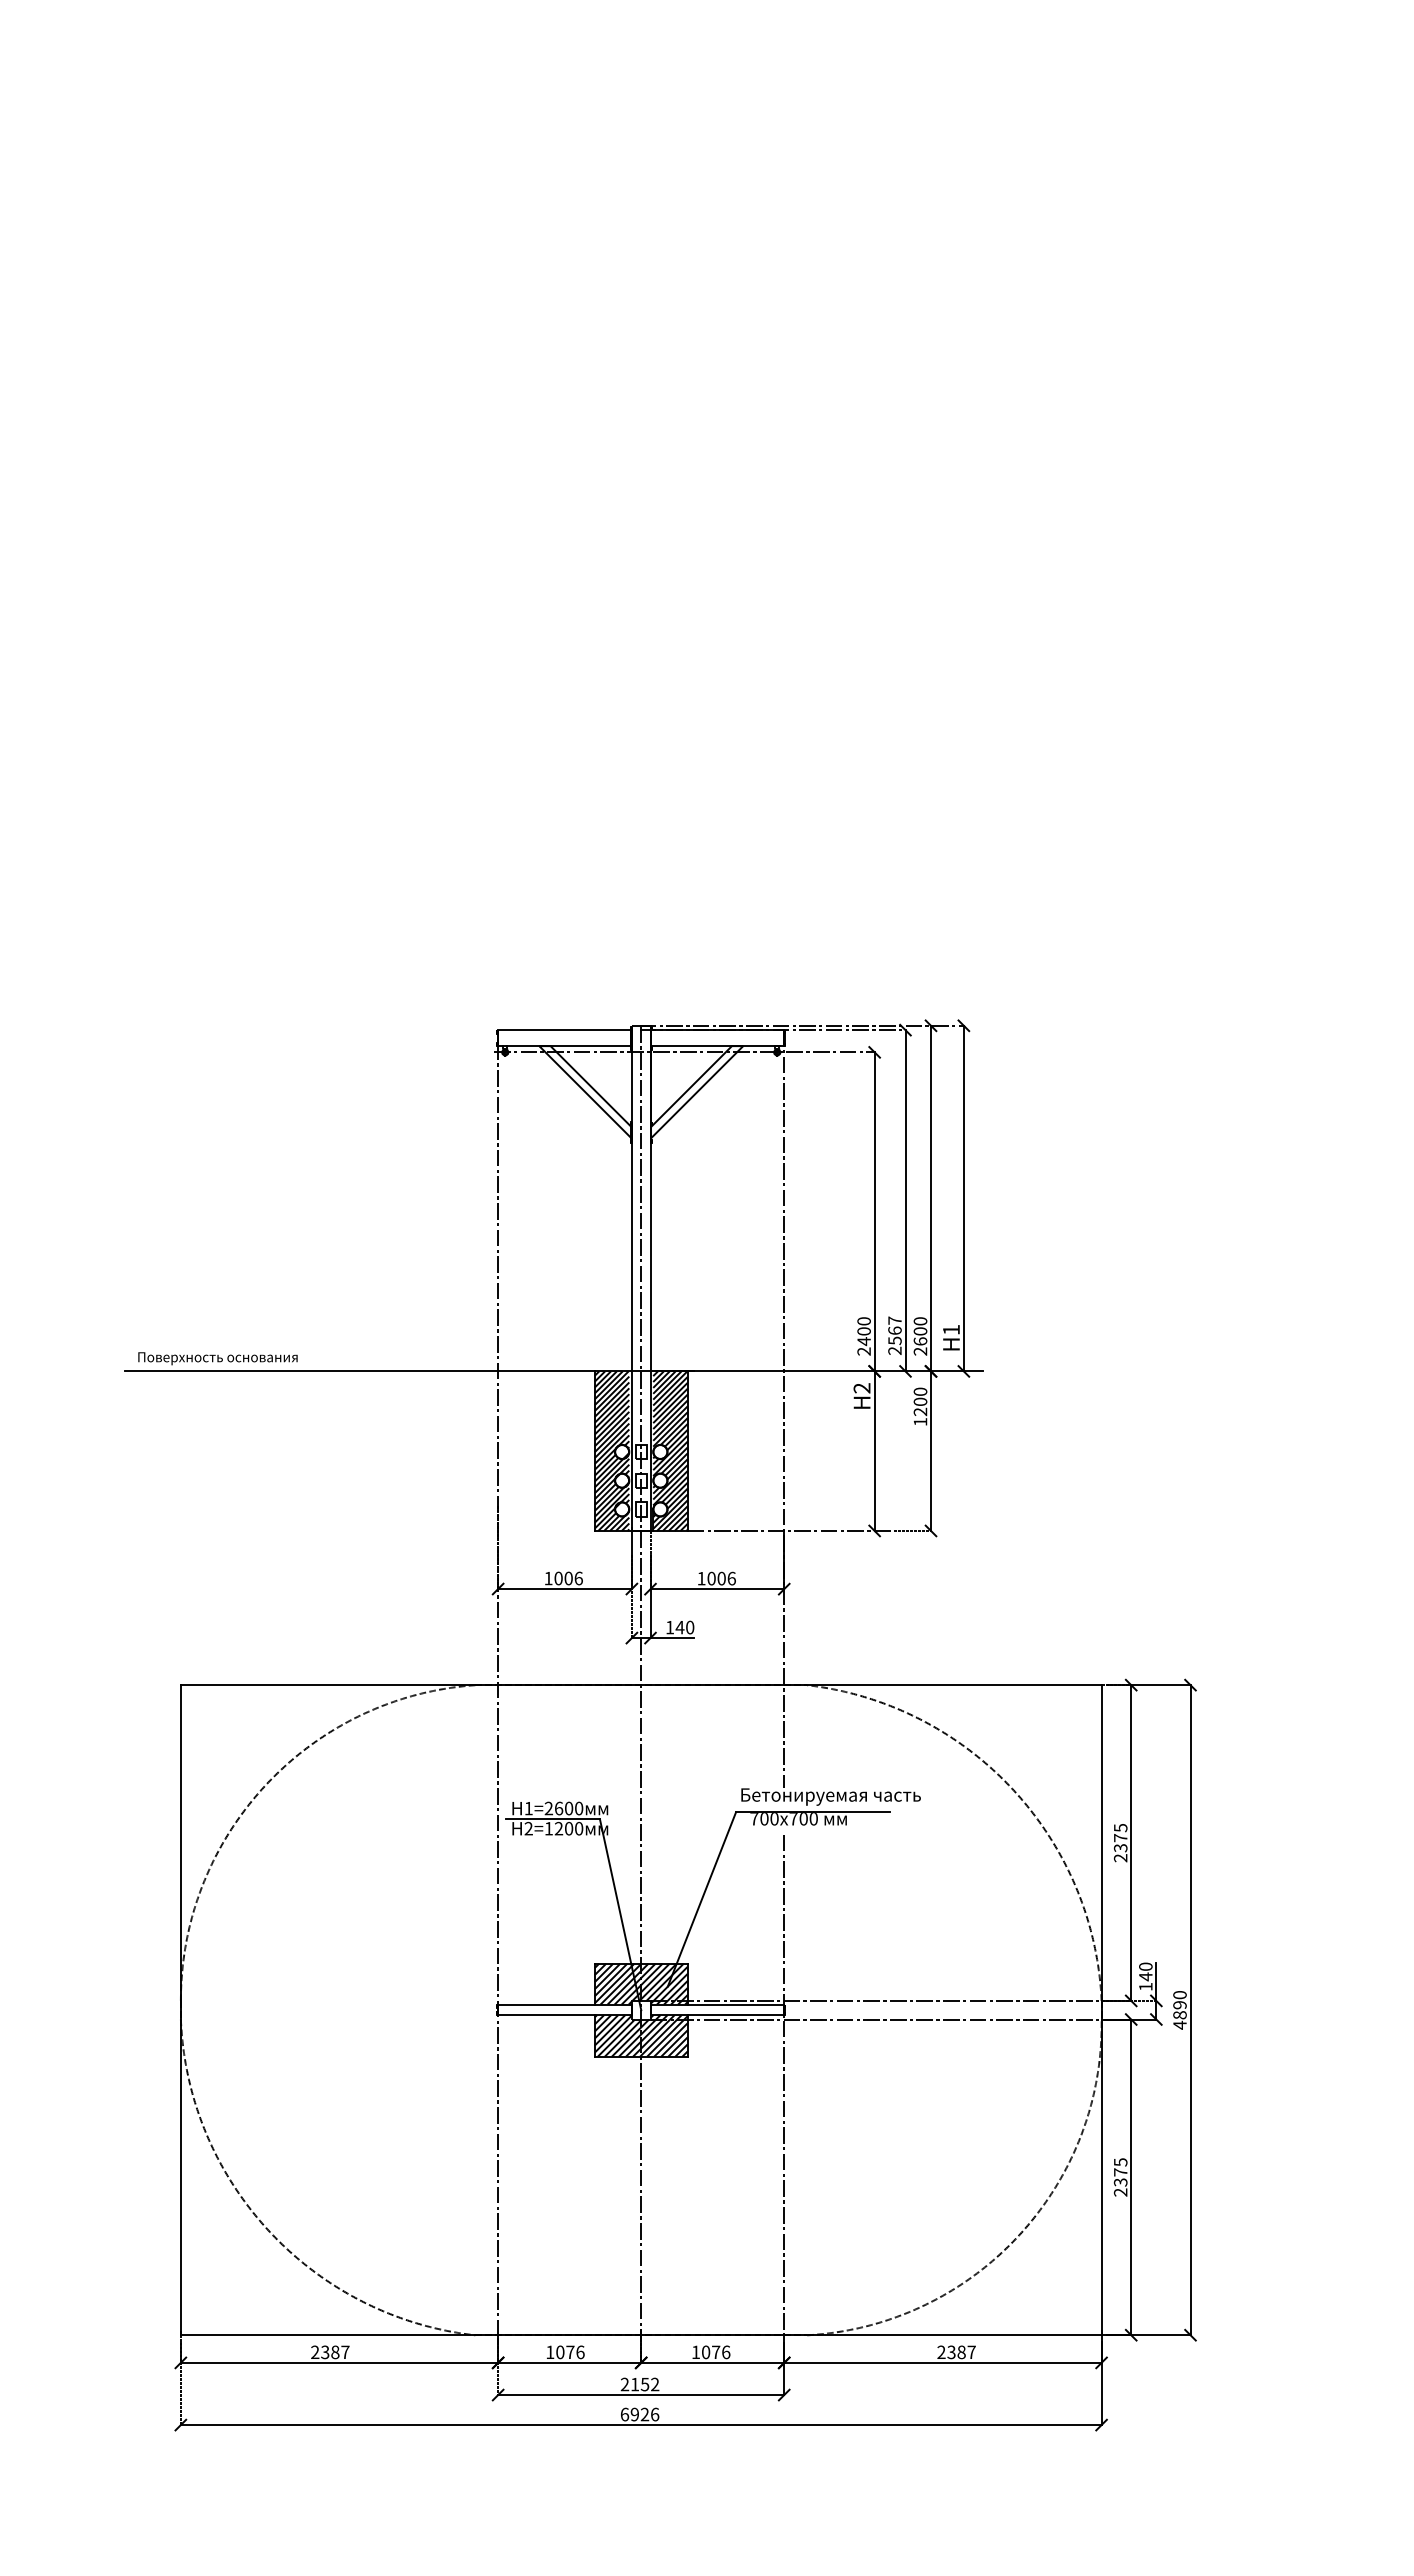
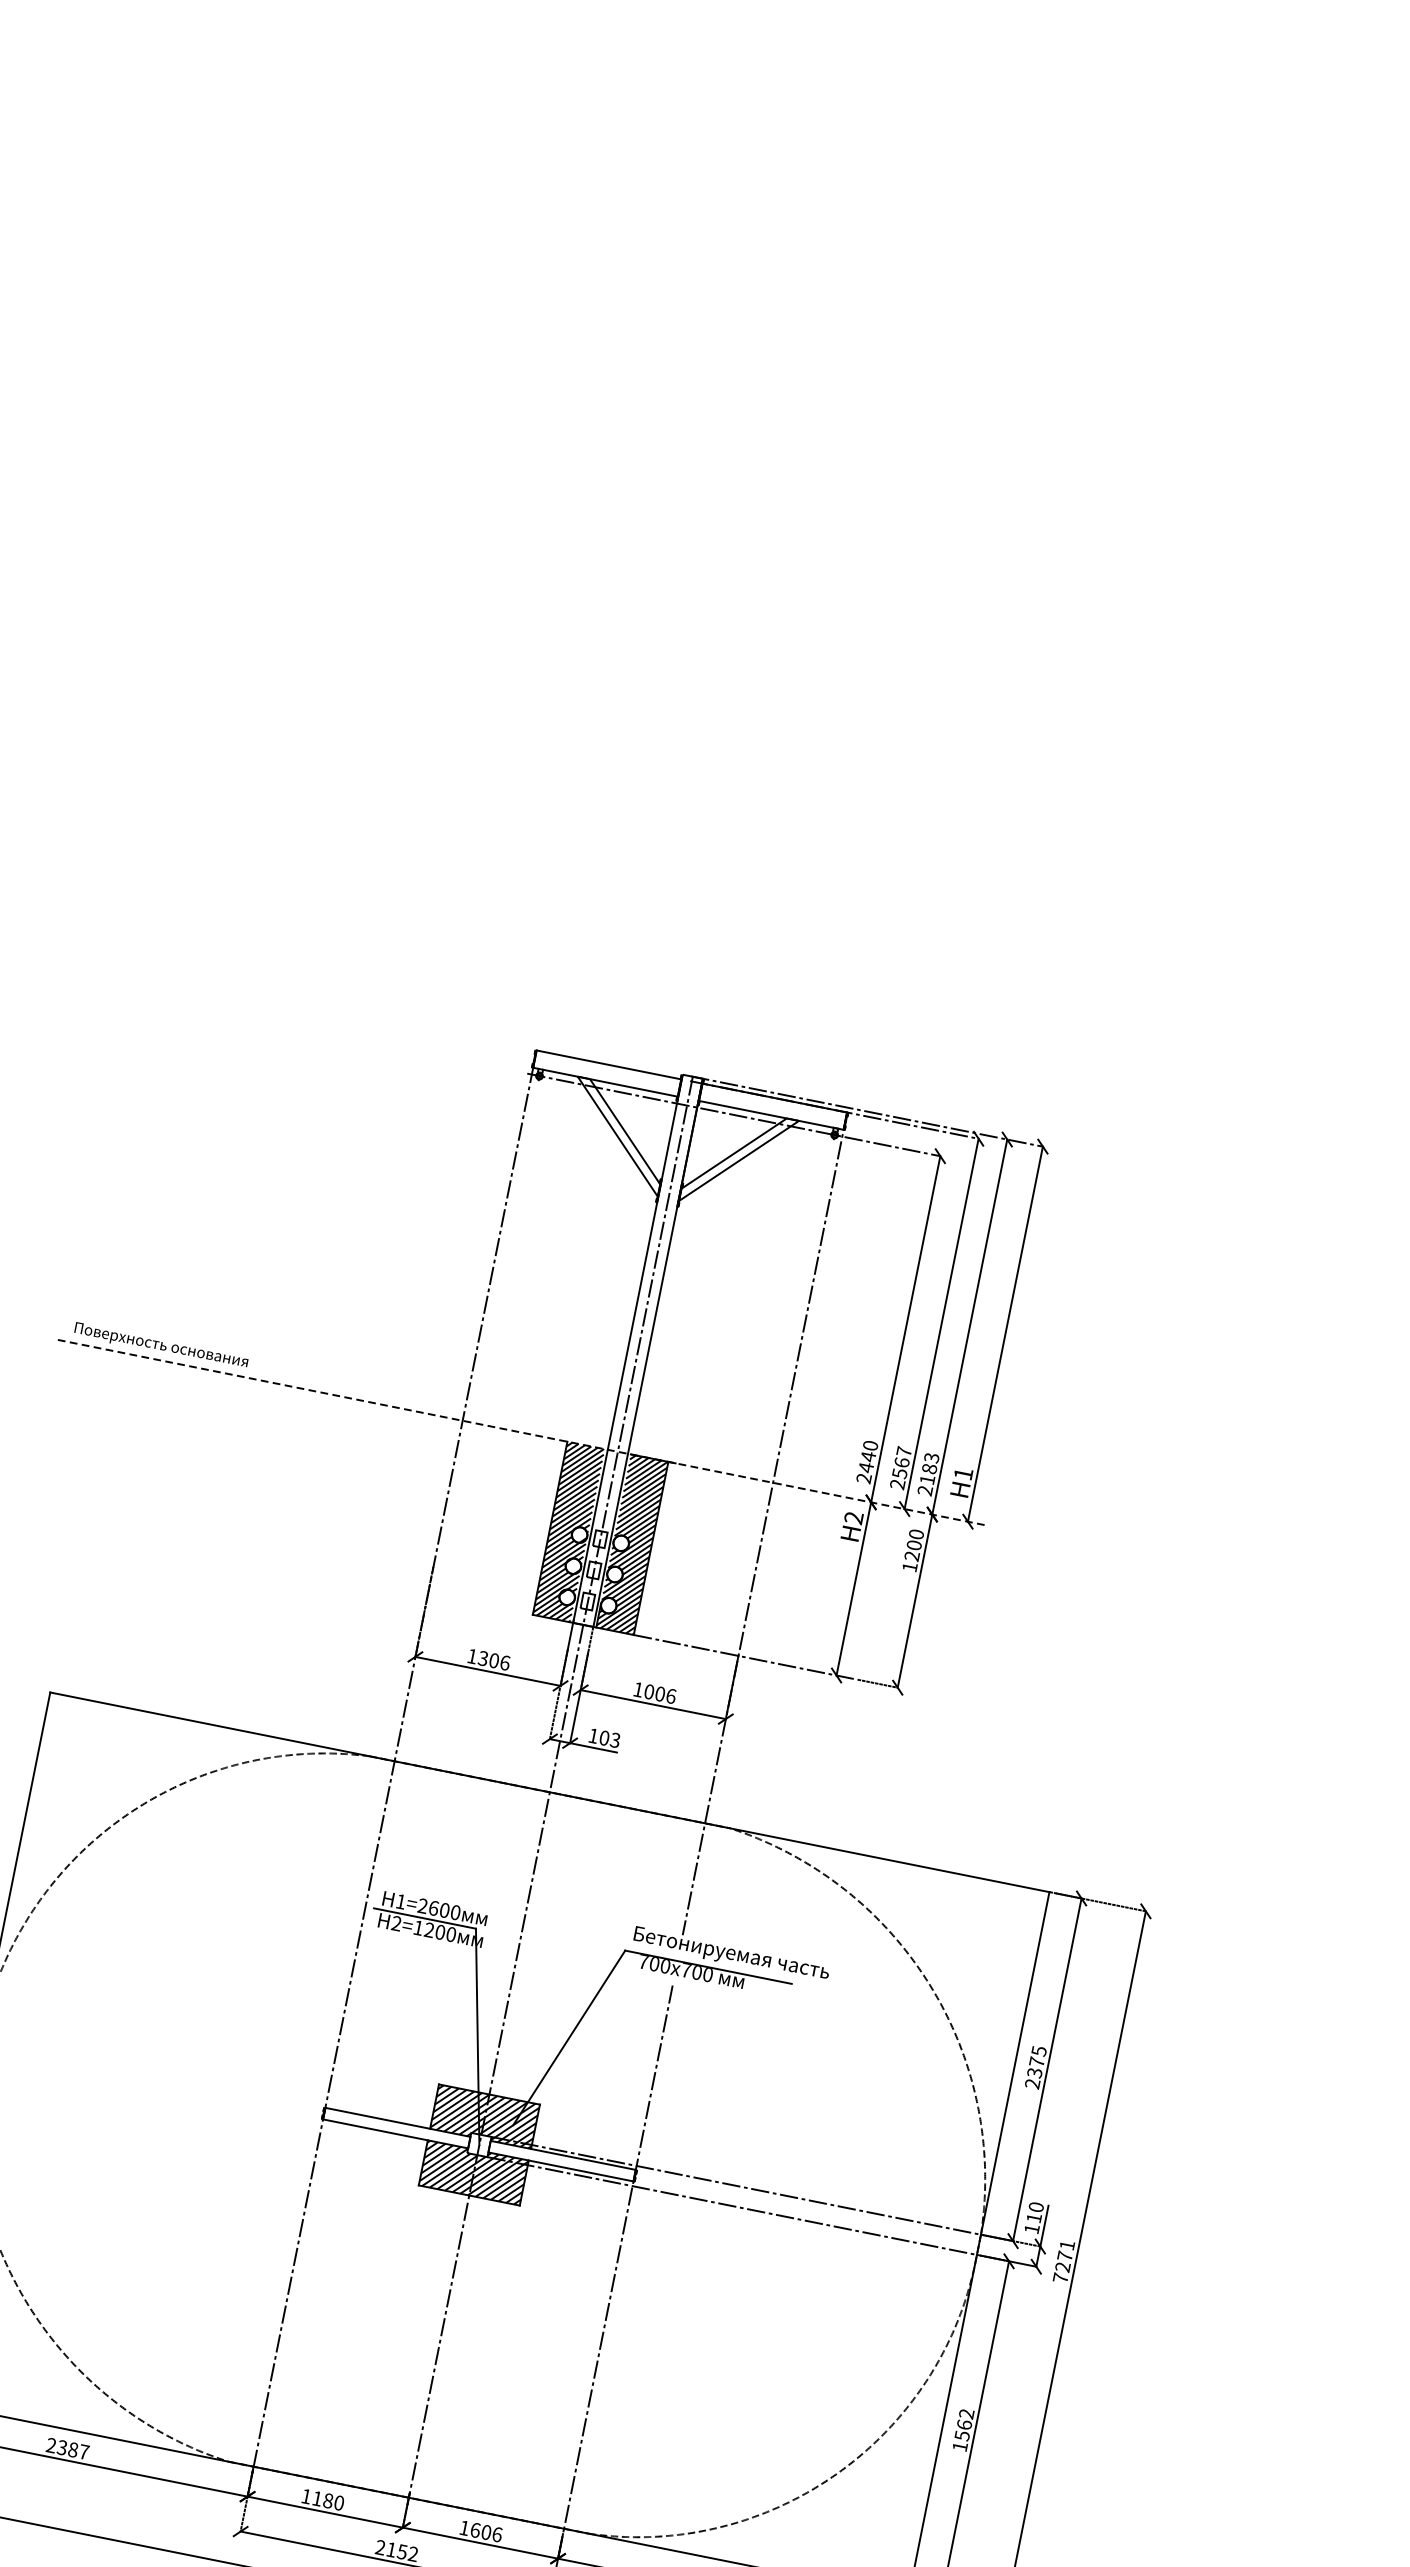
text: (863, 1331) -> (867, 1456), 2400 -> 2440
text: (920, 1331) -> (929, 1469), 2600 -> 2183
line: (554, 1371) -> (523, 1433), solid -> dashed
text: (558, 1578) -> (483, 1658), 1006 -> 1306
text: (684, 1627) -> (609, 1739), 140 -> 103
text: (1145, 1976) -> (1033, 2217), 140 -> 110
text: (1179, 2010) -> (1063, 2261), 4890 -> 7271
text: (1120, 2177) -> (963, 2430), 2375 -> 1562
text: (570, 2352) -> (328, 2501), 1076 -> 1180
text: (711, 2352) -> (481, 2531), 1076 -> 1606

